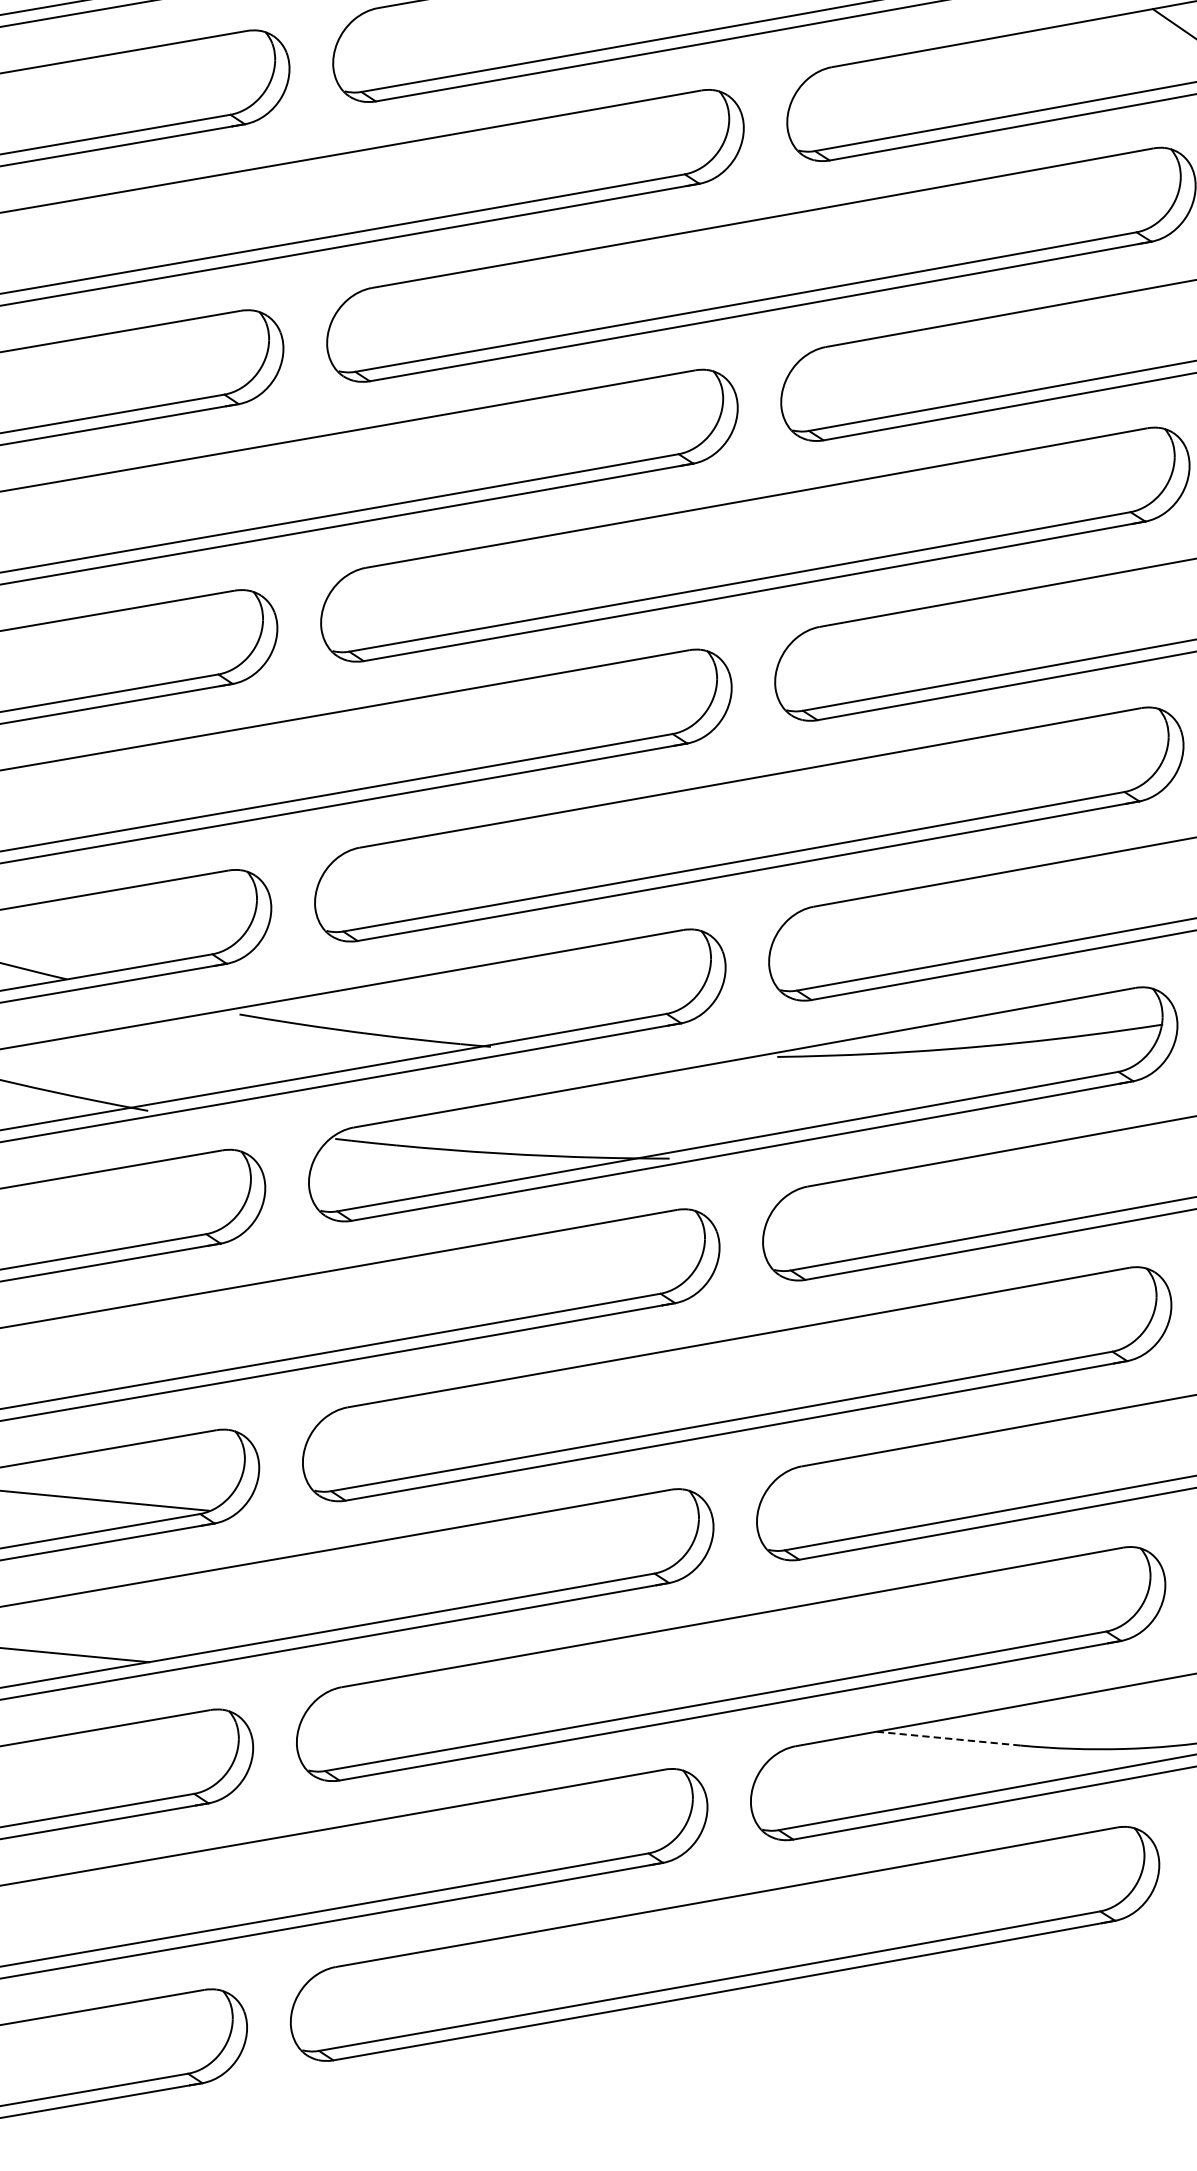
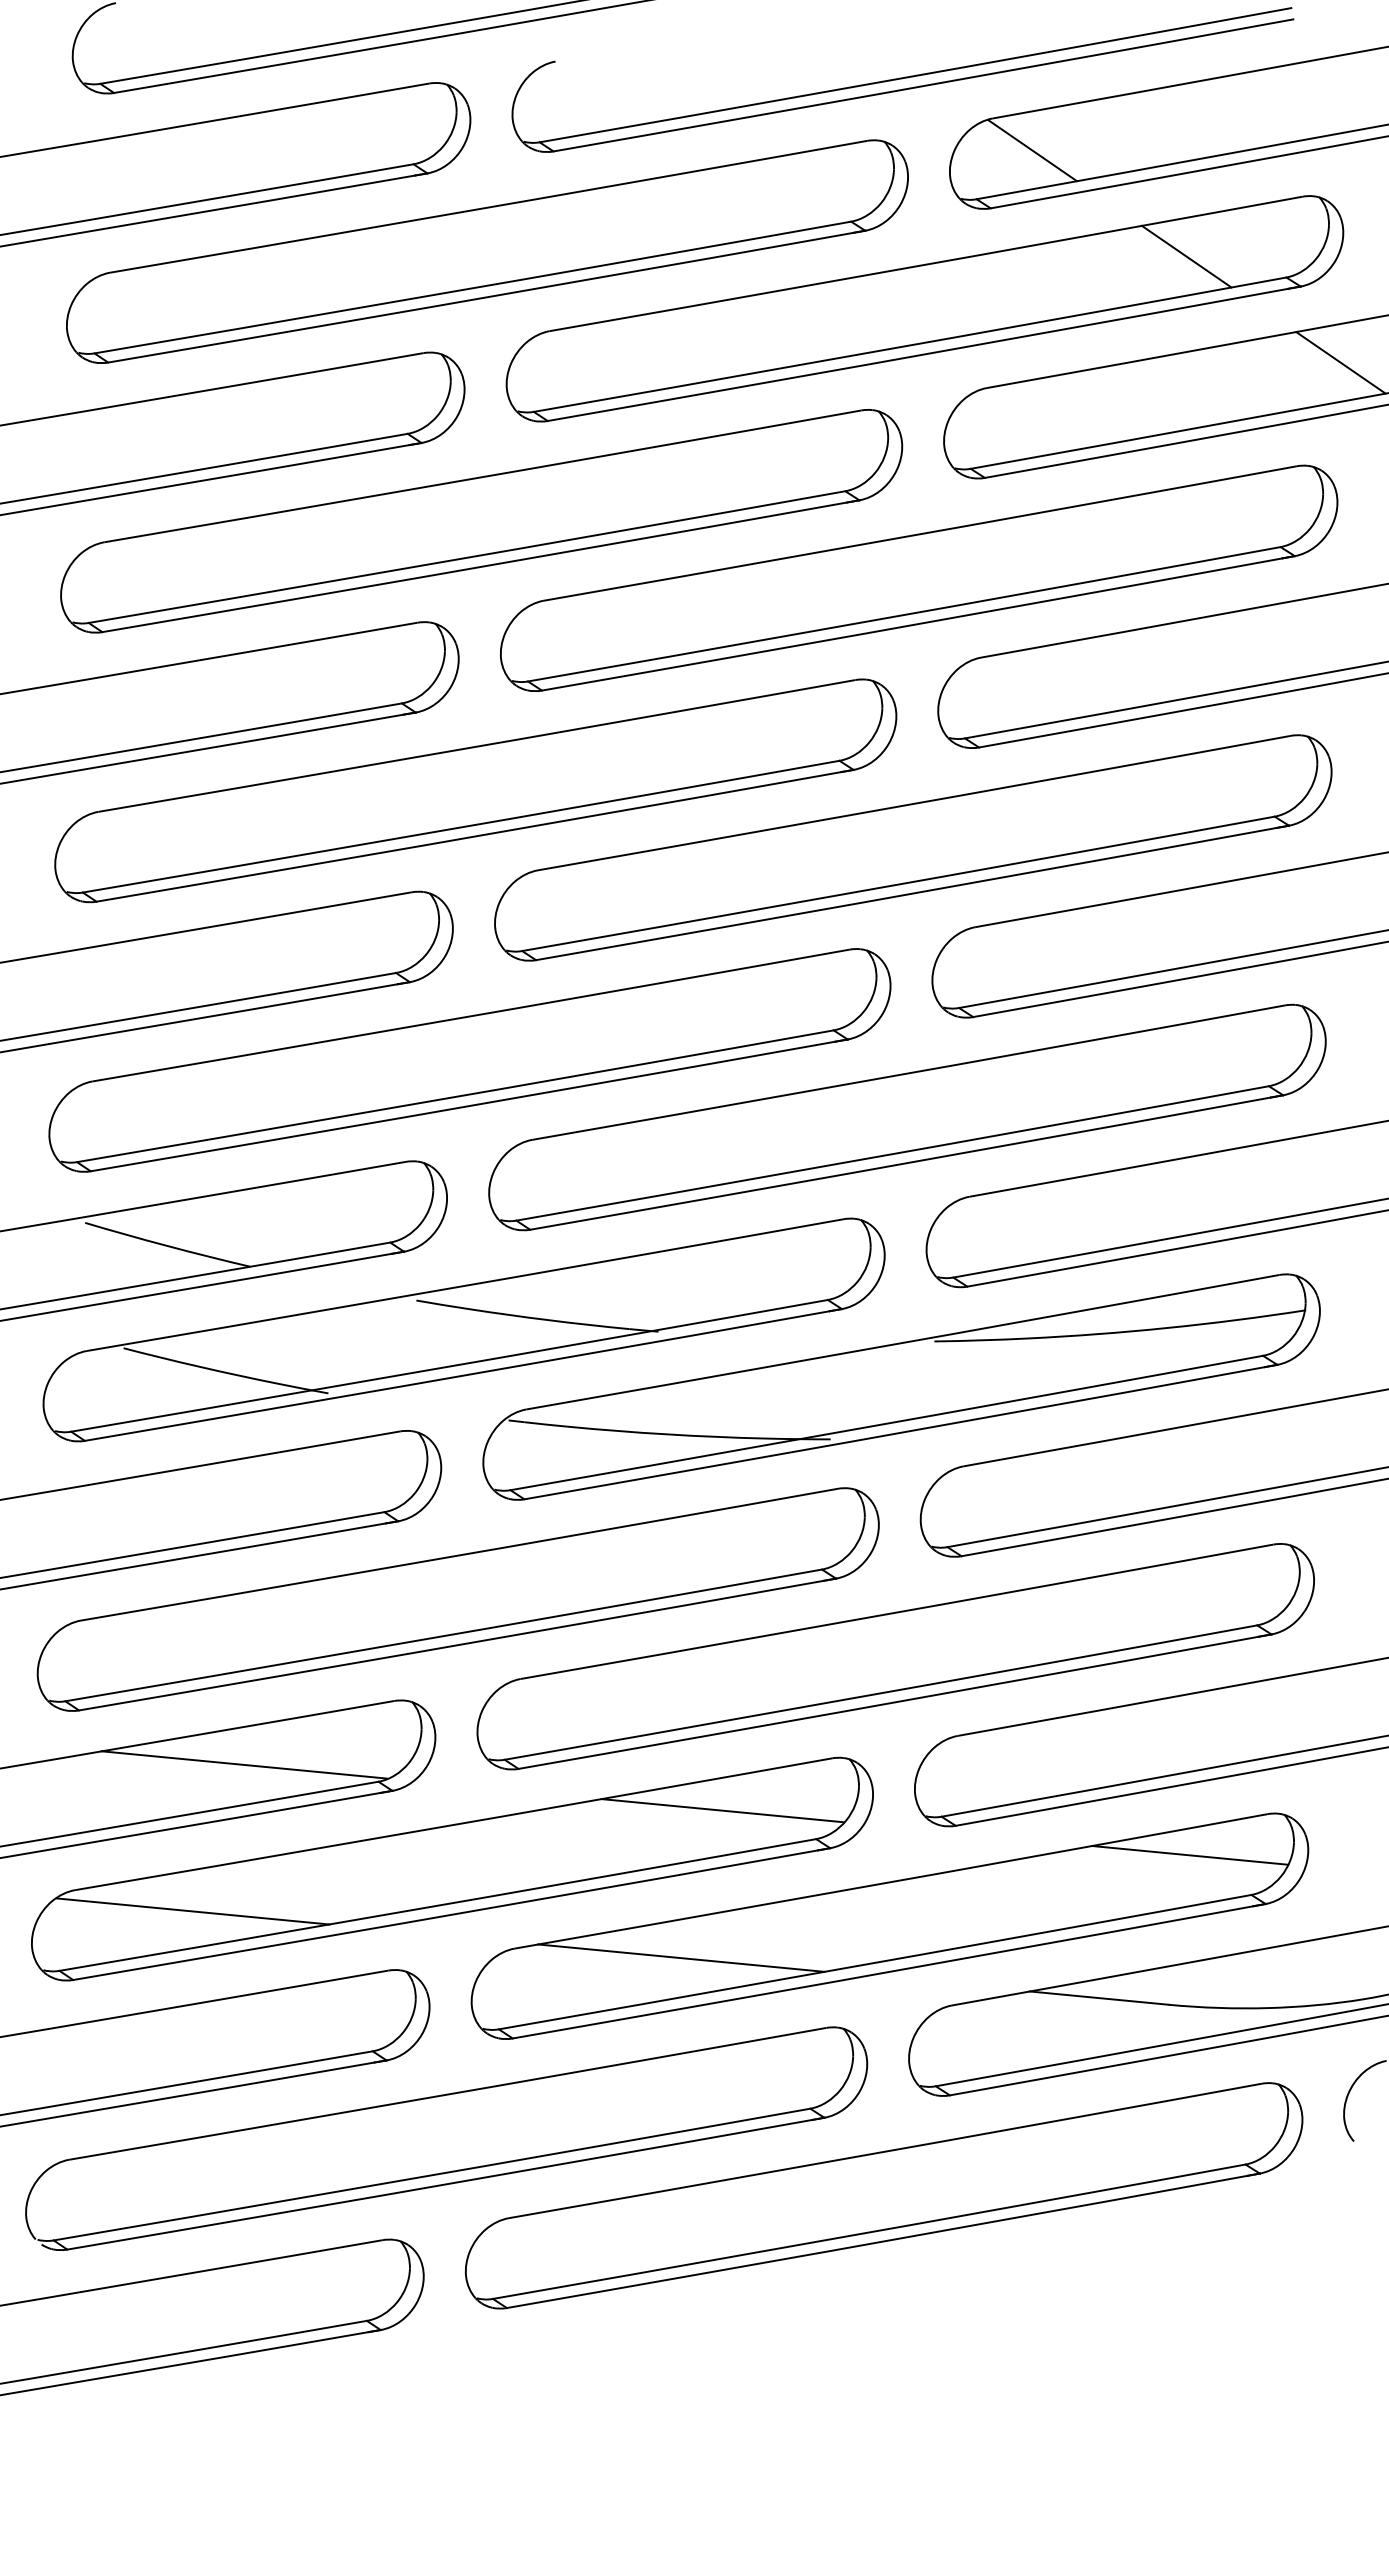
line: (557, 1543) -> (722, 1810), added
line: (1042, 1589) -> (1189, 1854), added
line: (514, 1696) -> (681, 1957), added
line: (948, 1739) -> (1099, 1998), dashed -> solid

